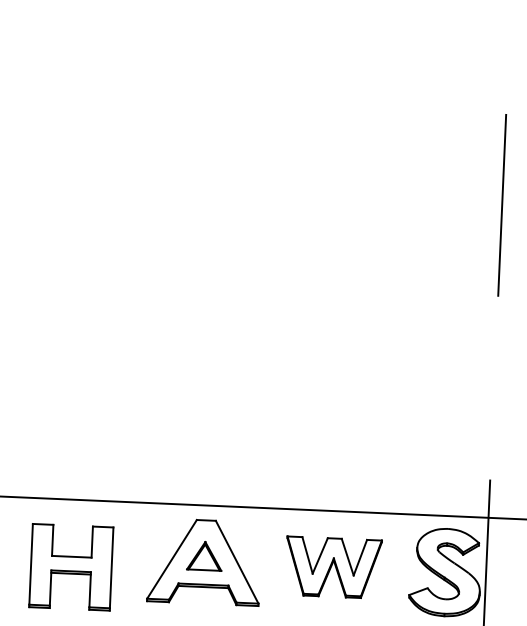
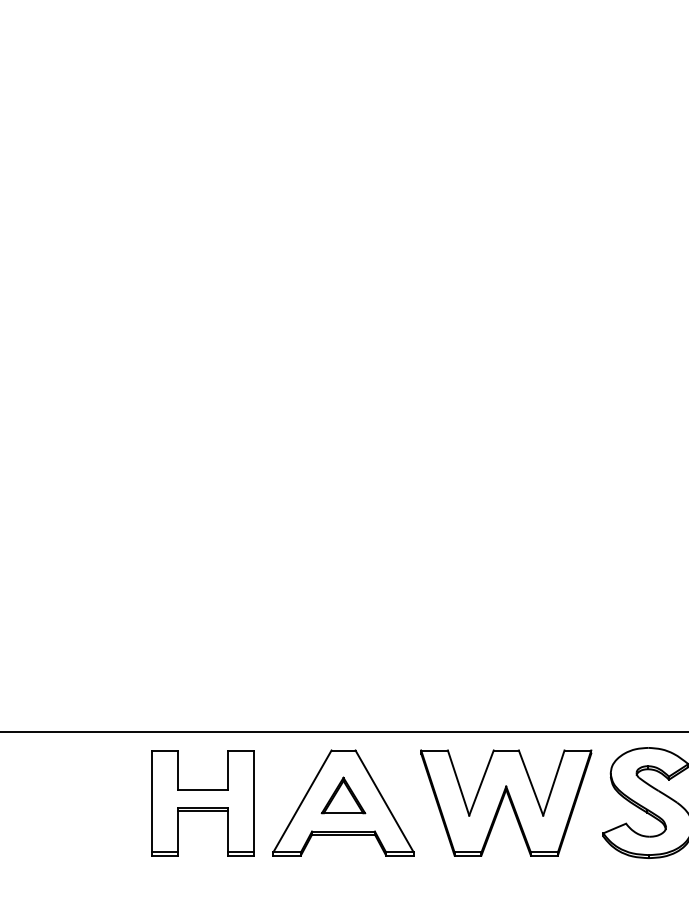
part: (70, 567) -> (202, 803), moved
part: (333, 567) -> (506, 802), size x1.43

